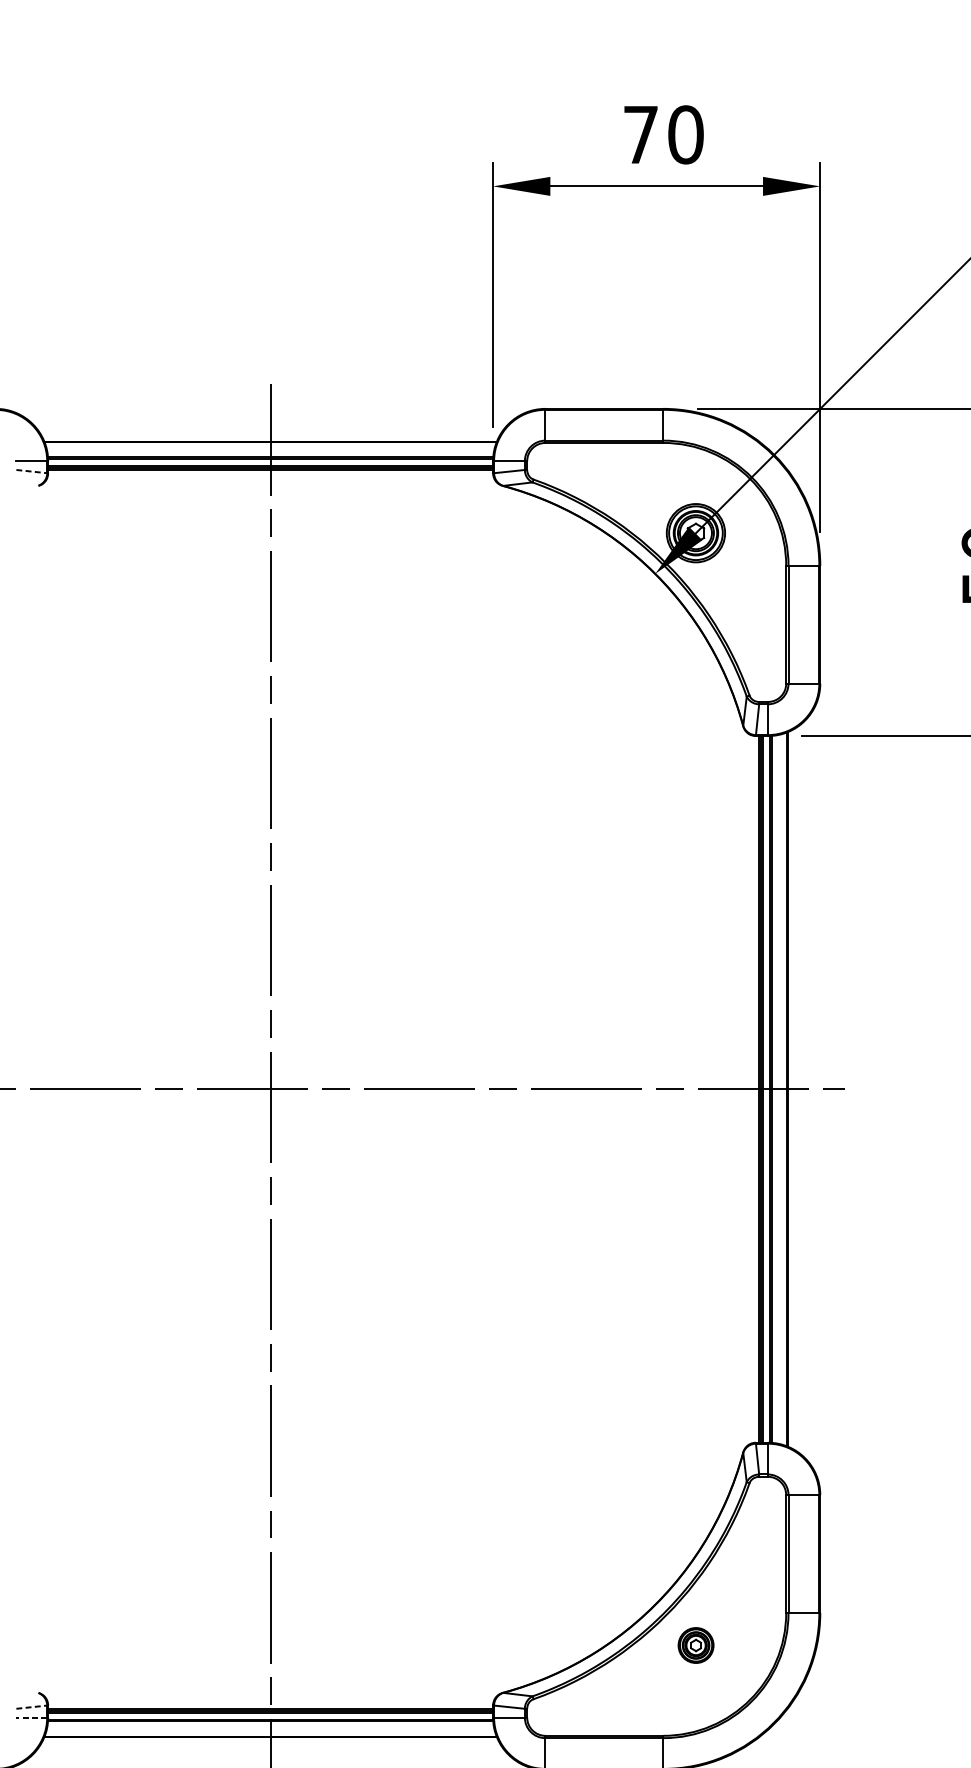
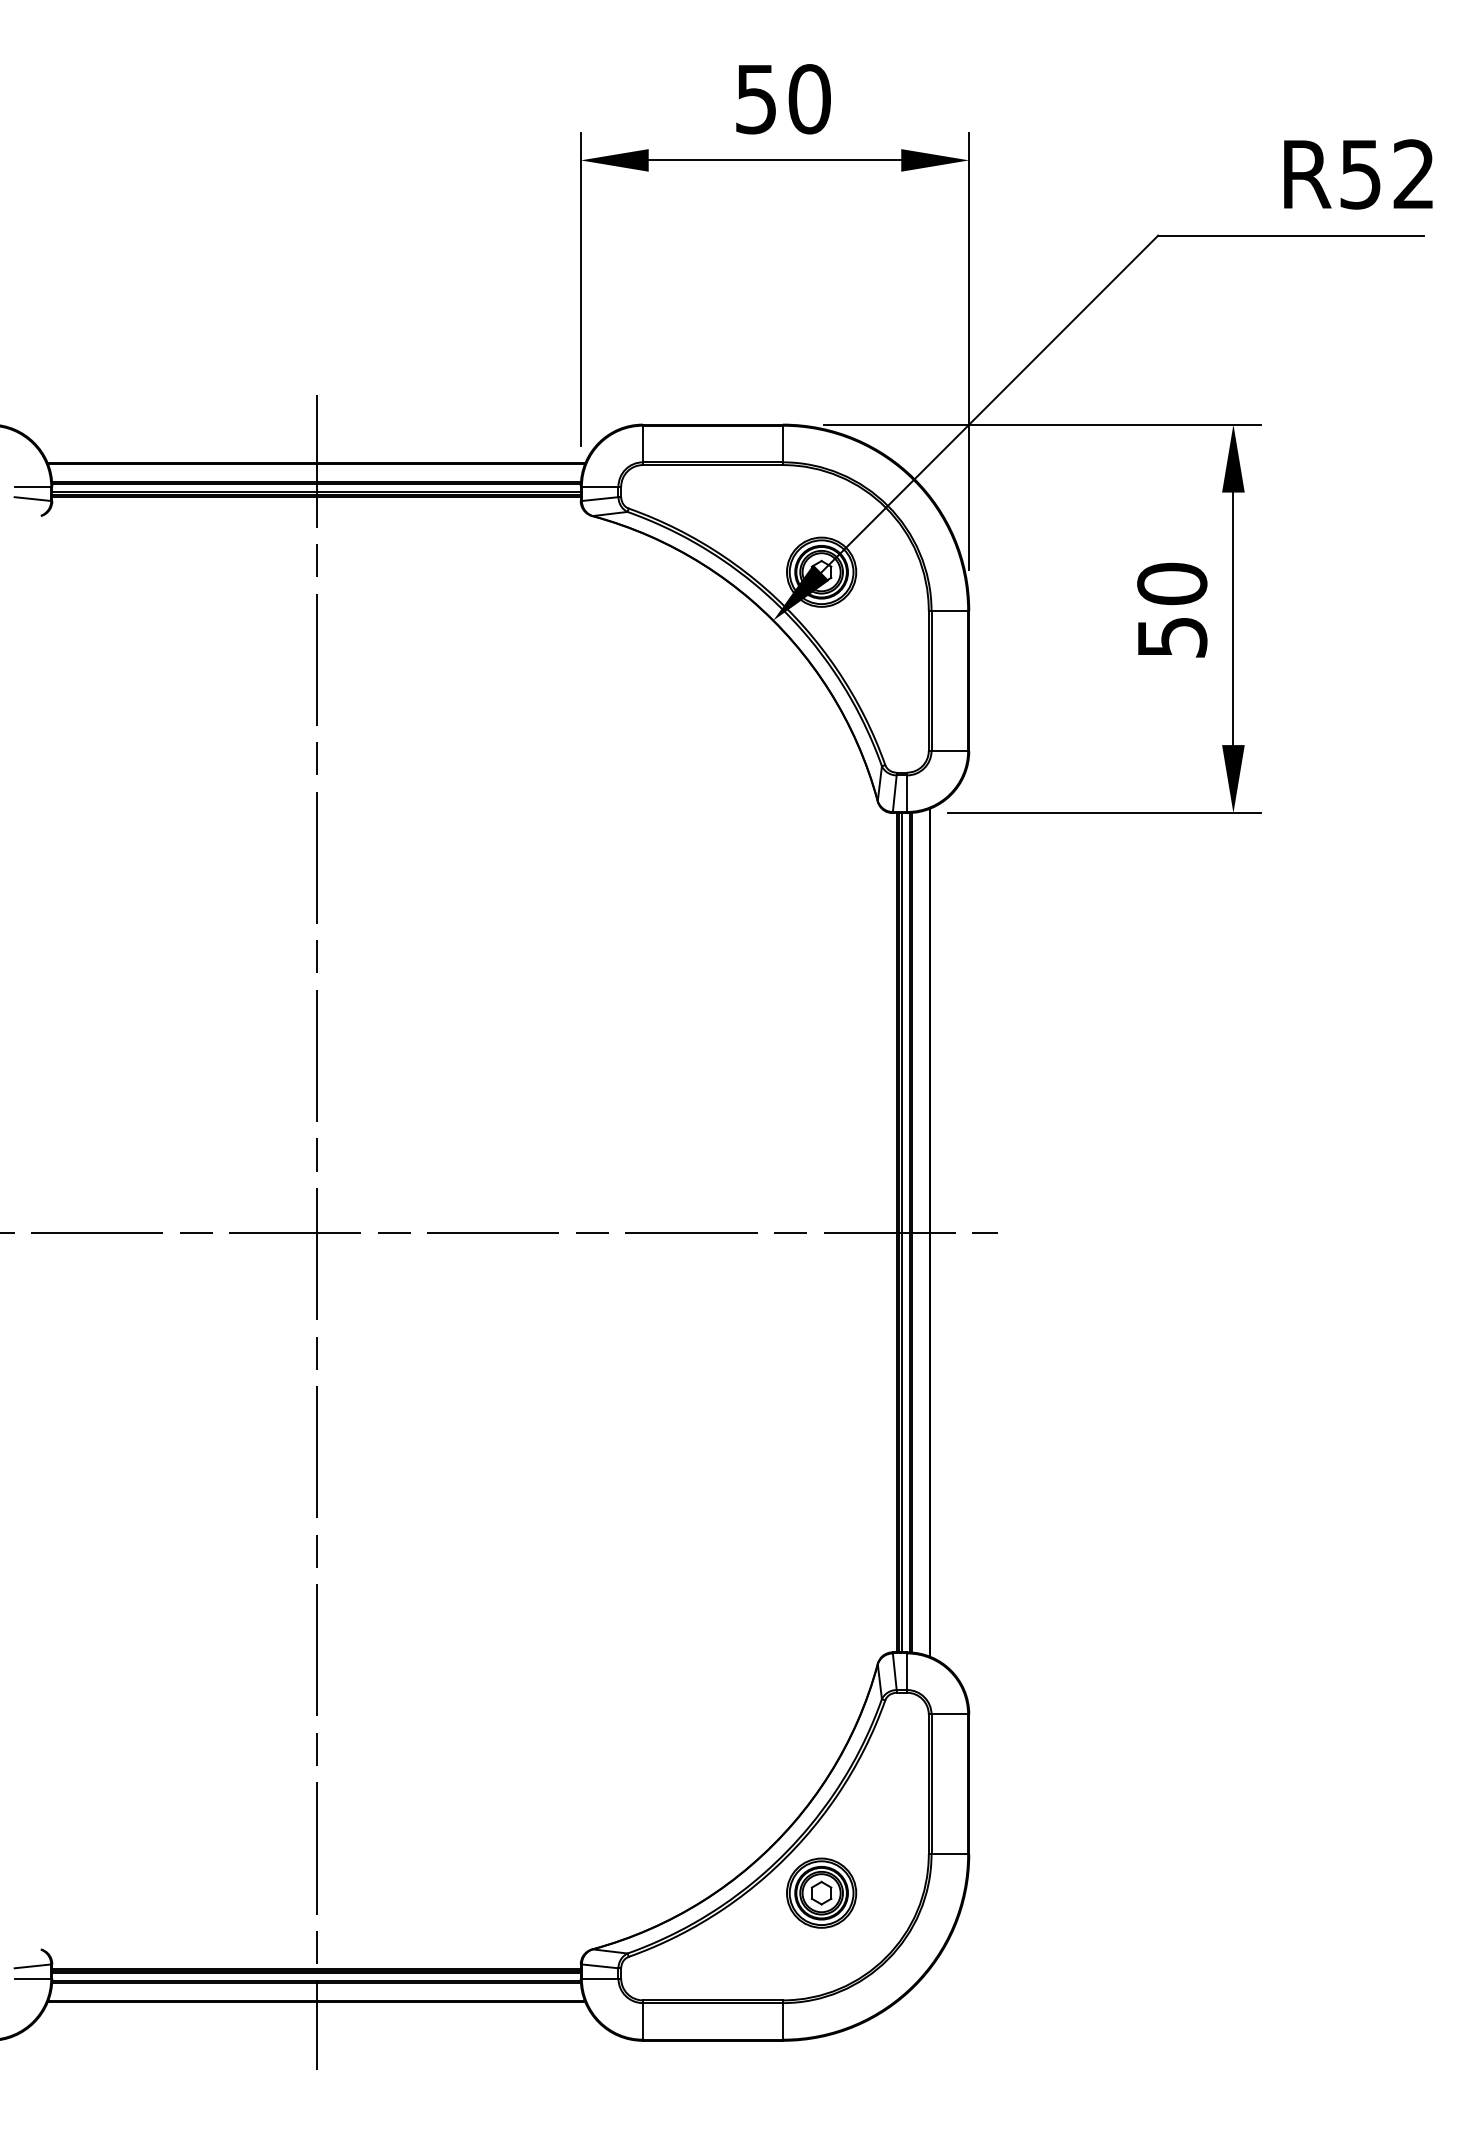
text: (640, 135) -> (755, 99), 70 -> 50
line: (32, 471) -> (33, 499), dashed -> solid
part: (695, 1644) -> (821, 1892), size x1.67
line: (32, 1707) -> (33, 1966), dashed -> solid
line: (31, 1717) -> (32, 1978), dashed -> solid

